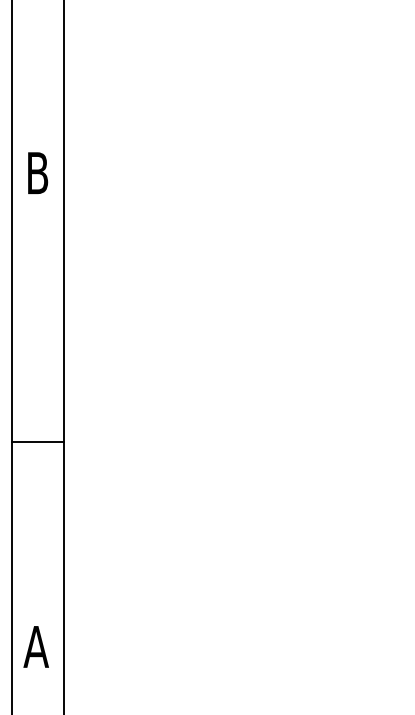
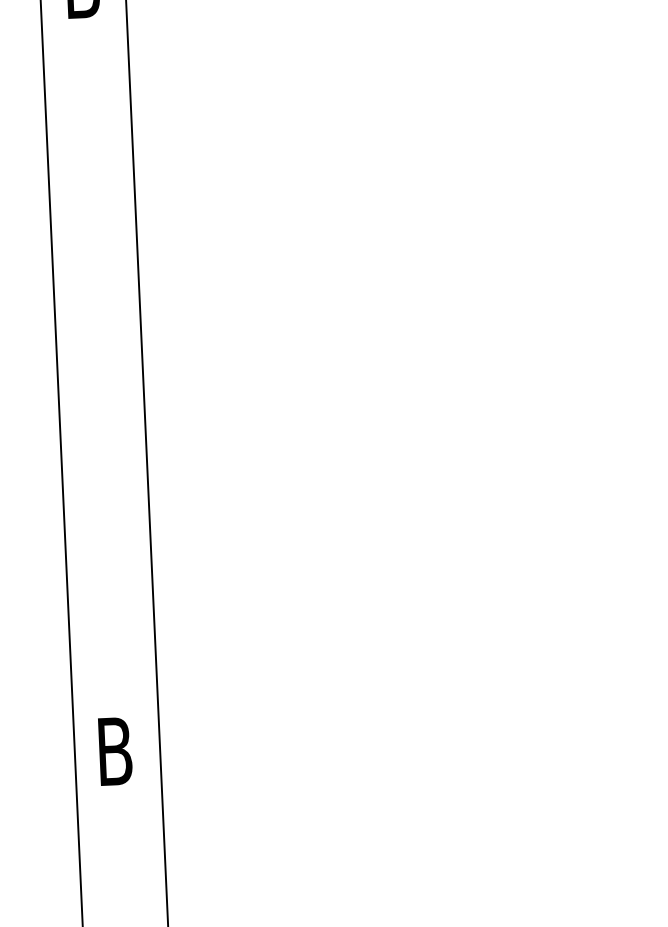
line: (37, 442) -> (101, 420), removed
text: (35, 646) -> (113, 750), A -> B

